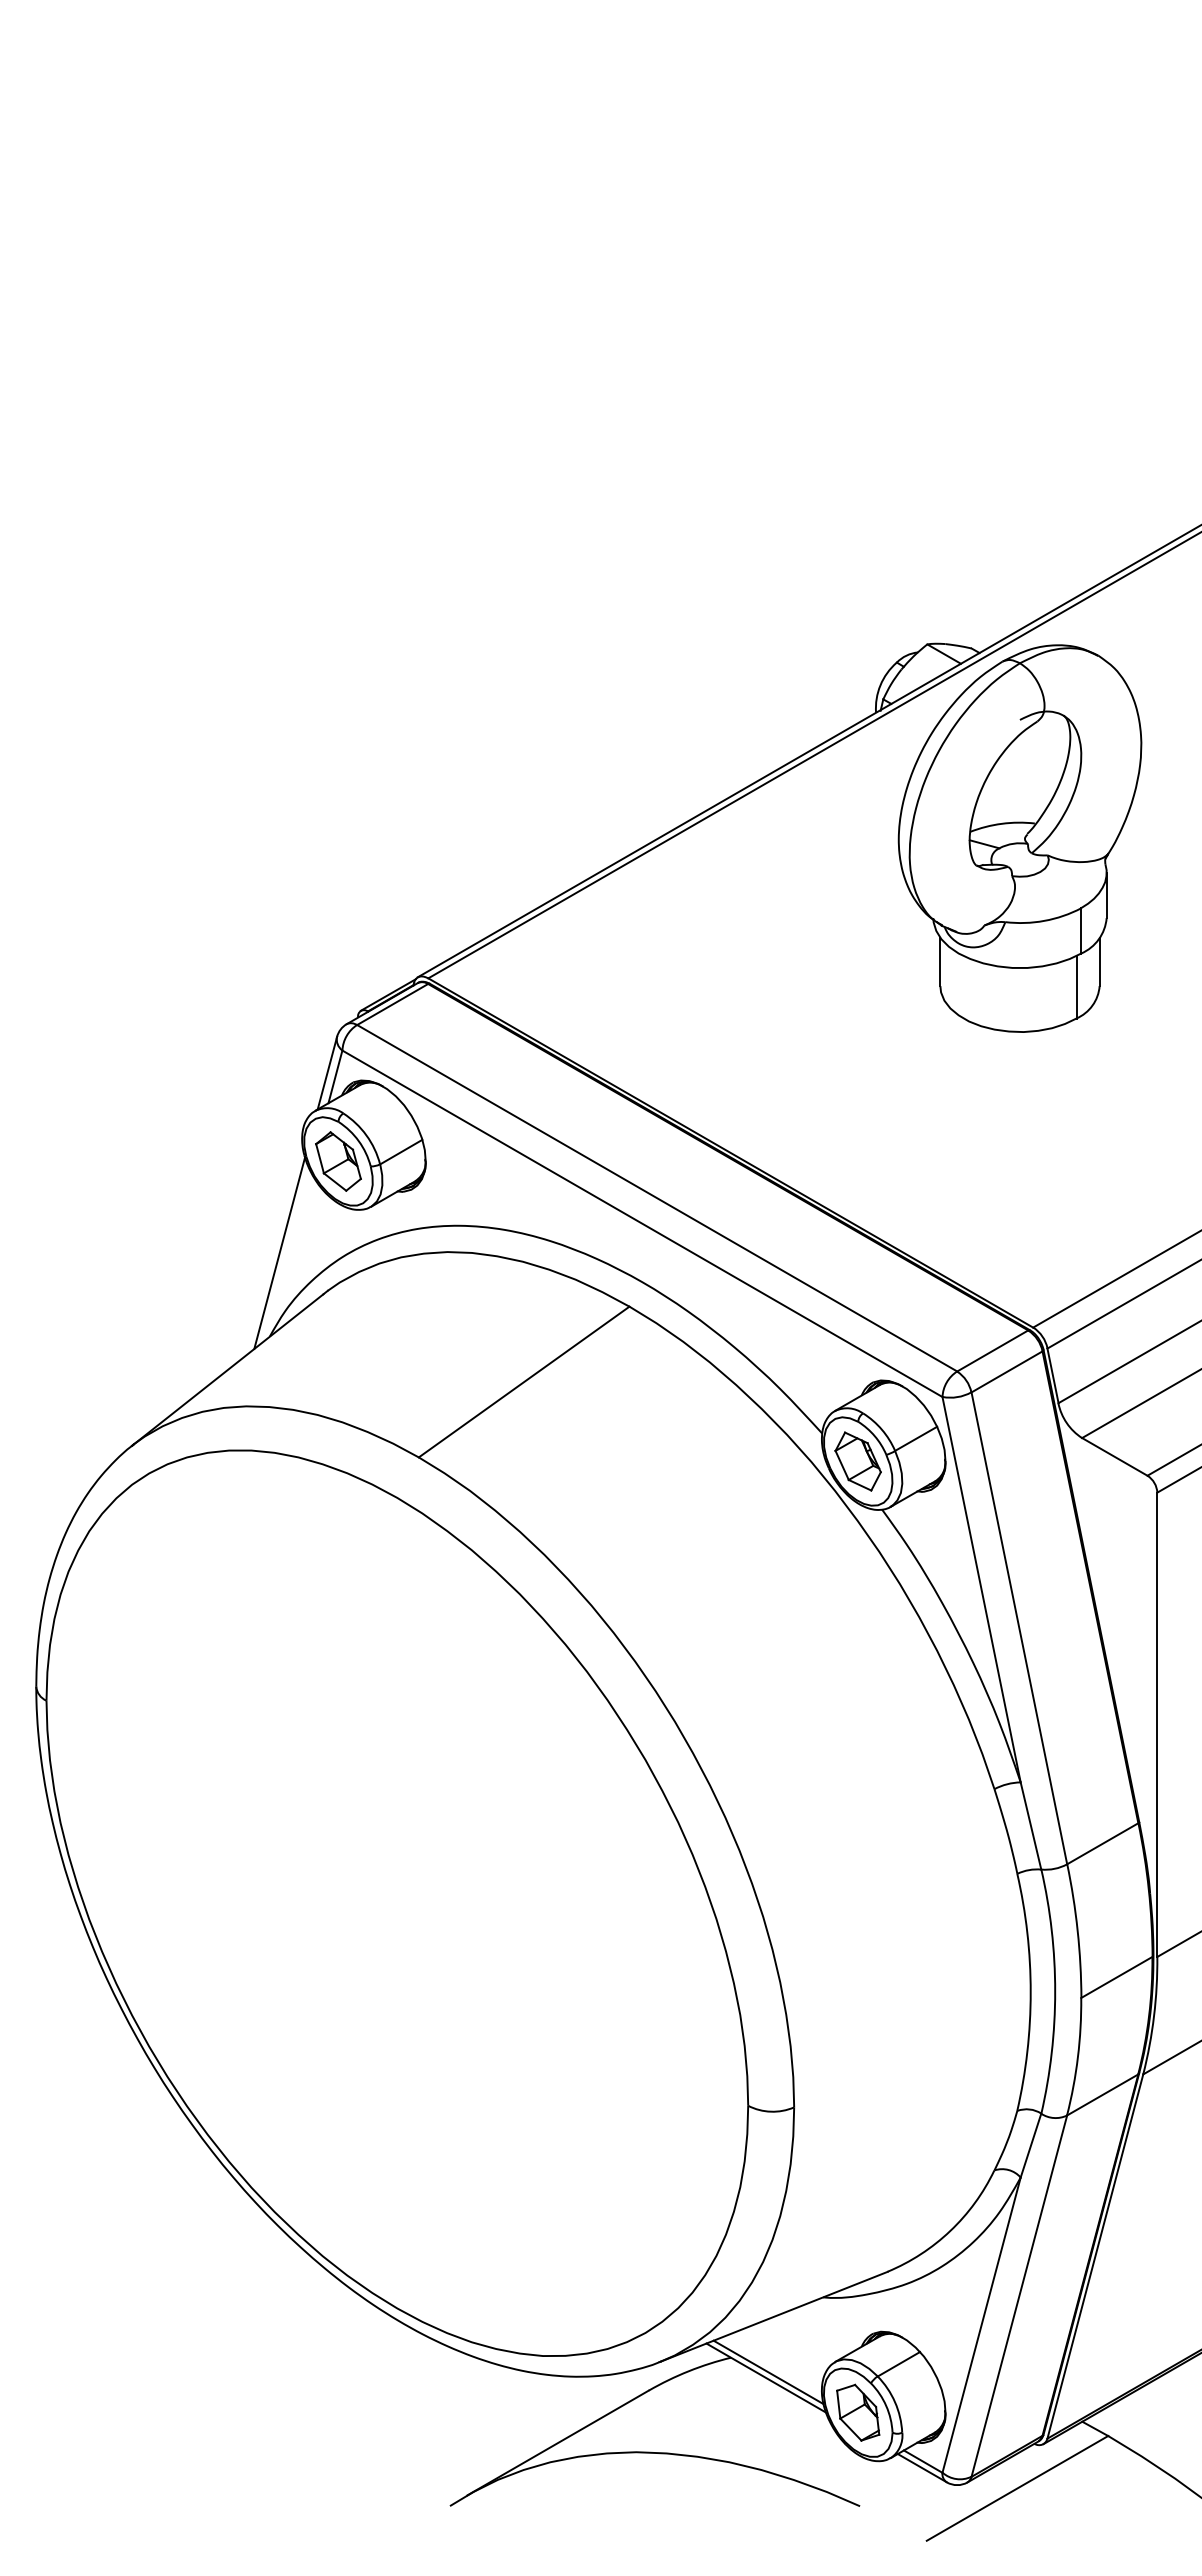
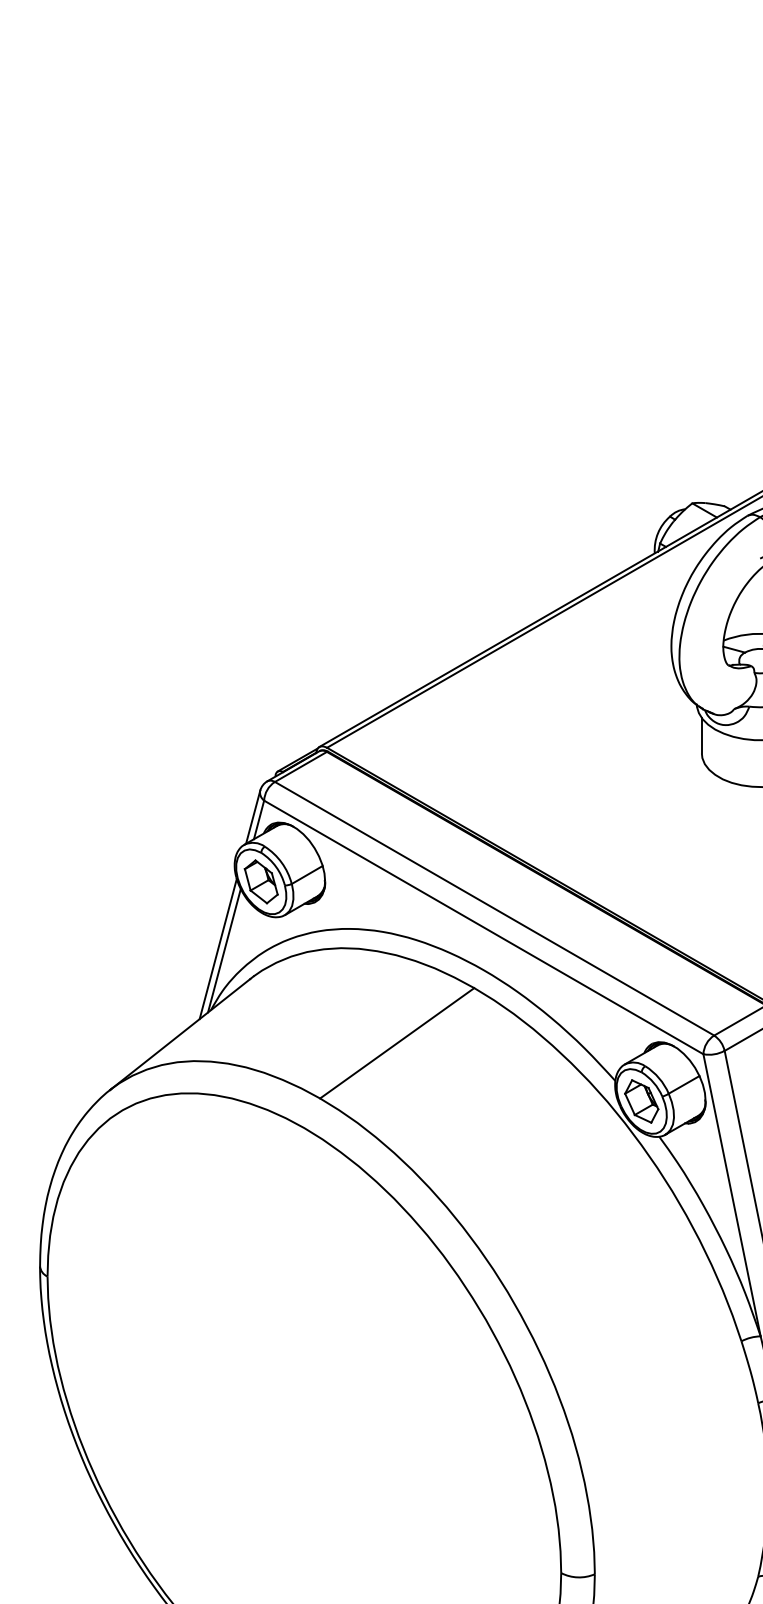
line: (287, 1255) -> (223, 950), added

